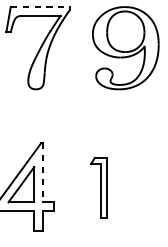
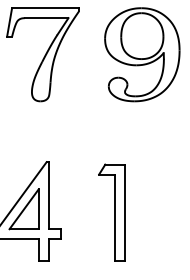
line: (40, 7) -> (45, 8), dashed -> solid
line: (42, 172) -> (48, 195), dashed -> solid
part: (98, 187) -> (111, 212), size x1.43

